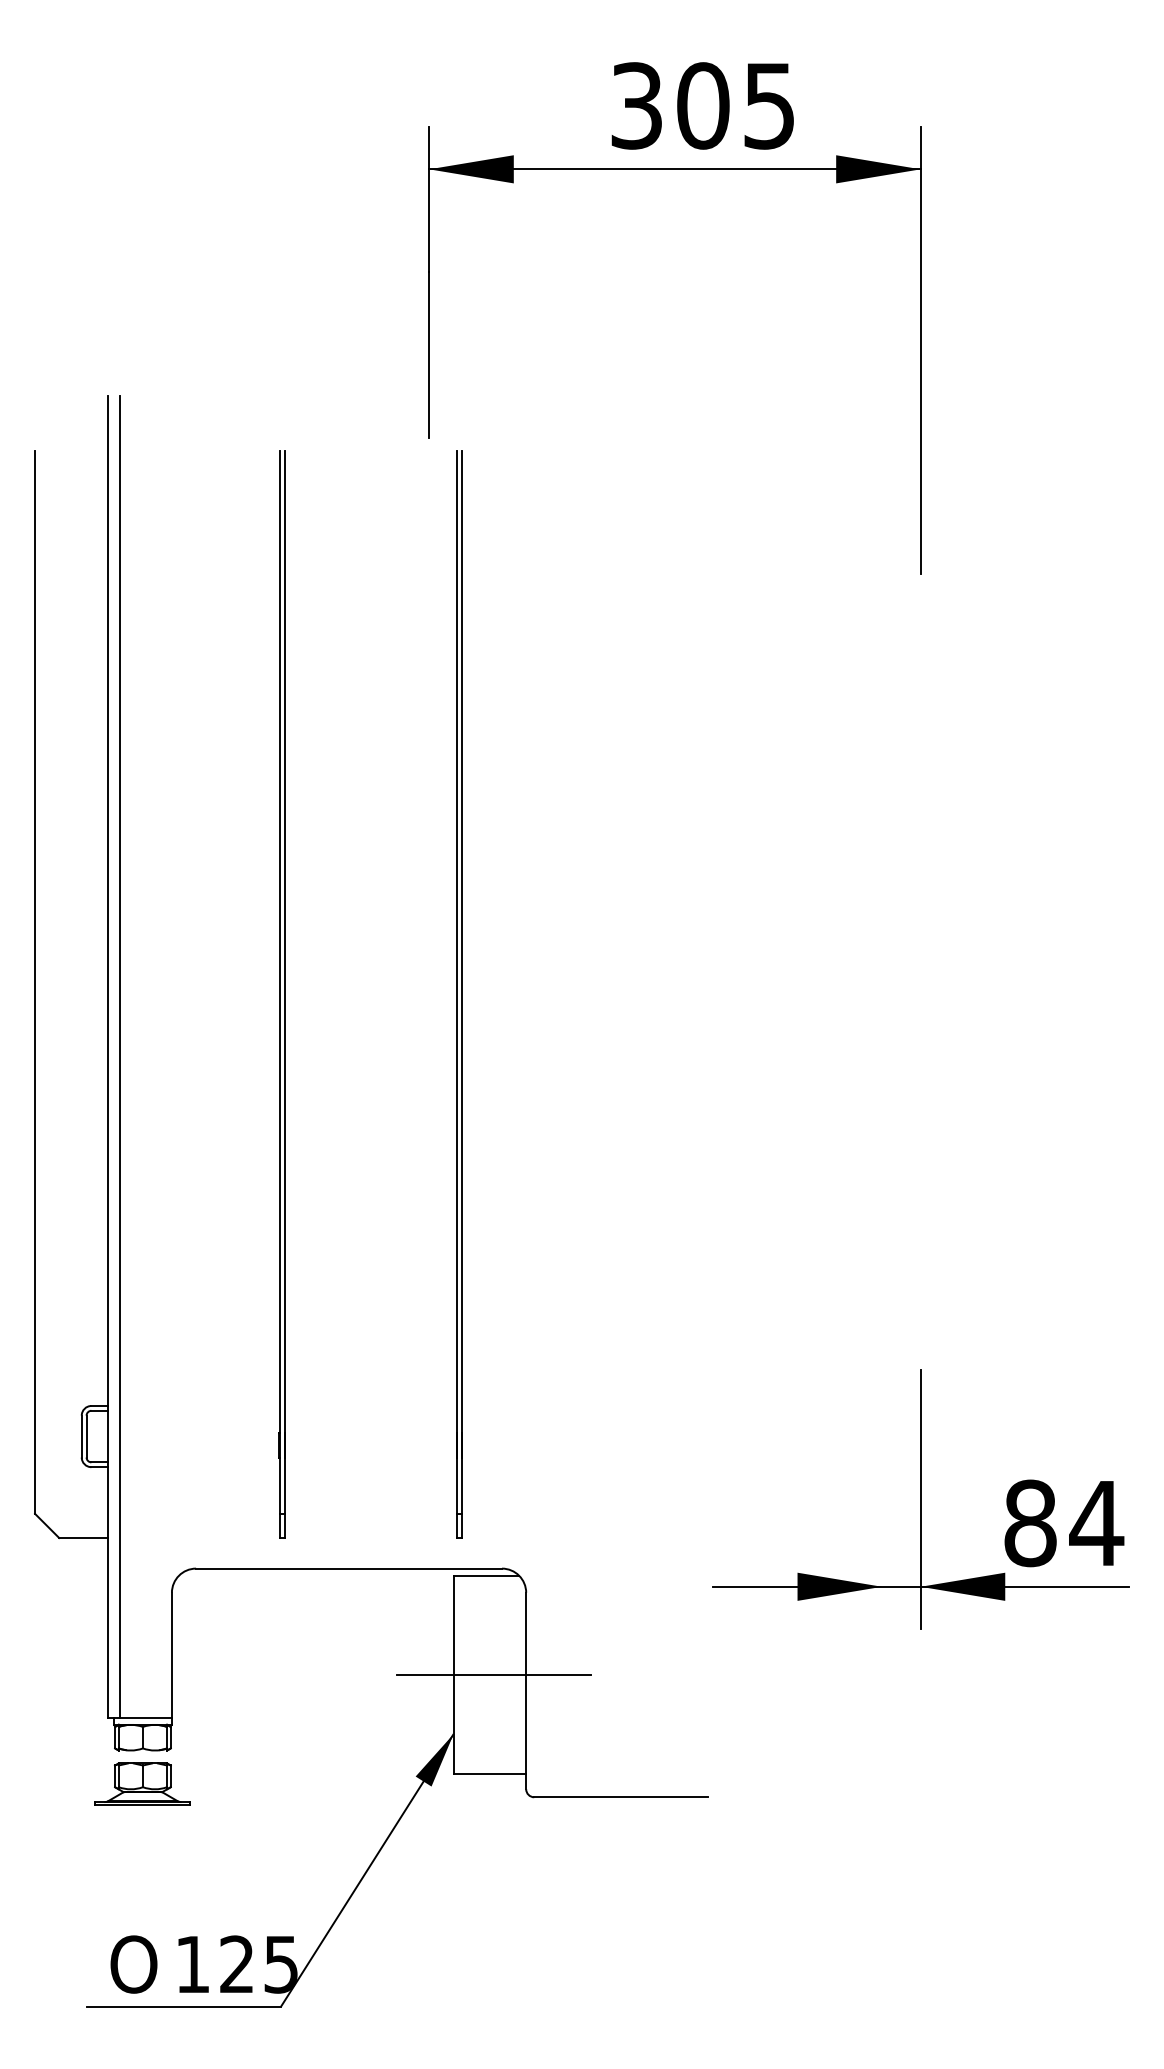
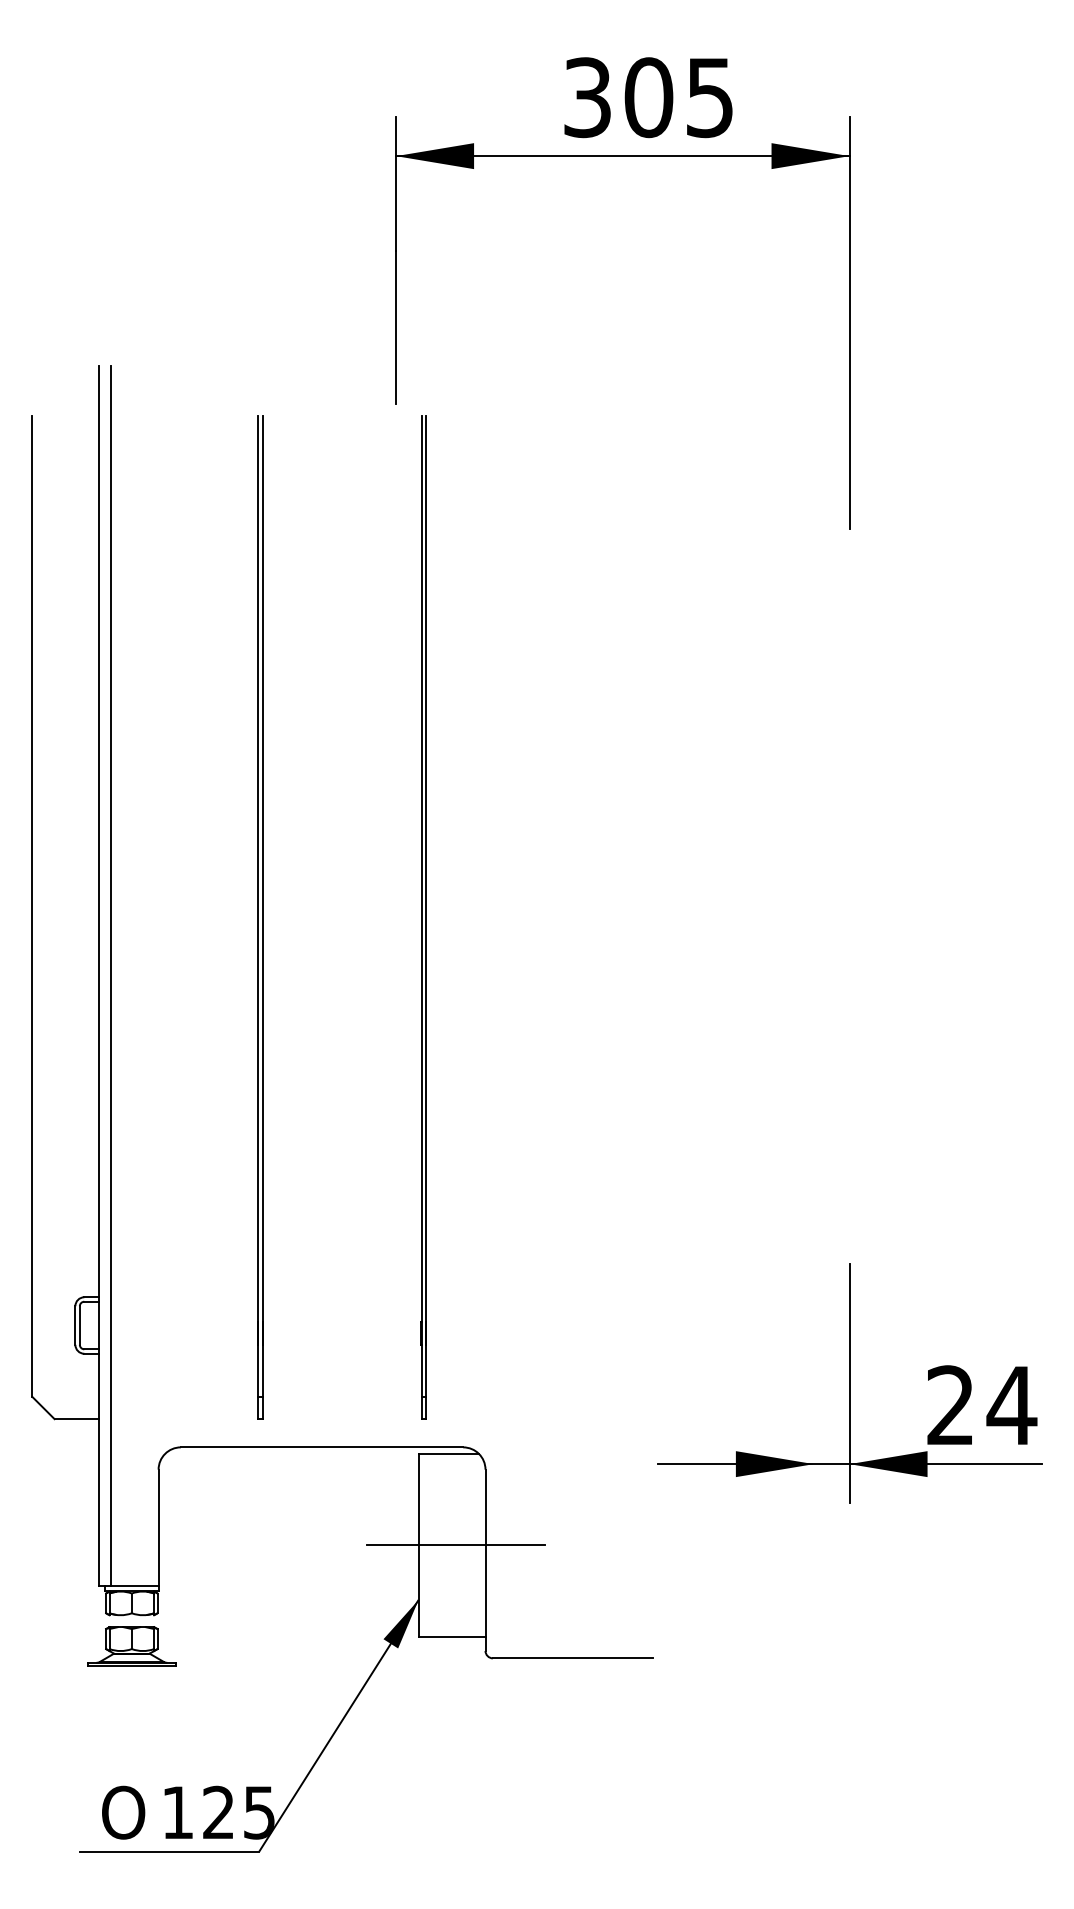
text: (1031, 1523) -> (951, 1405), 84 -> 24

